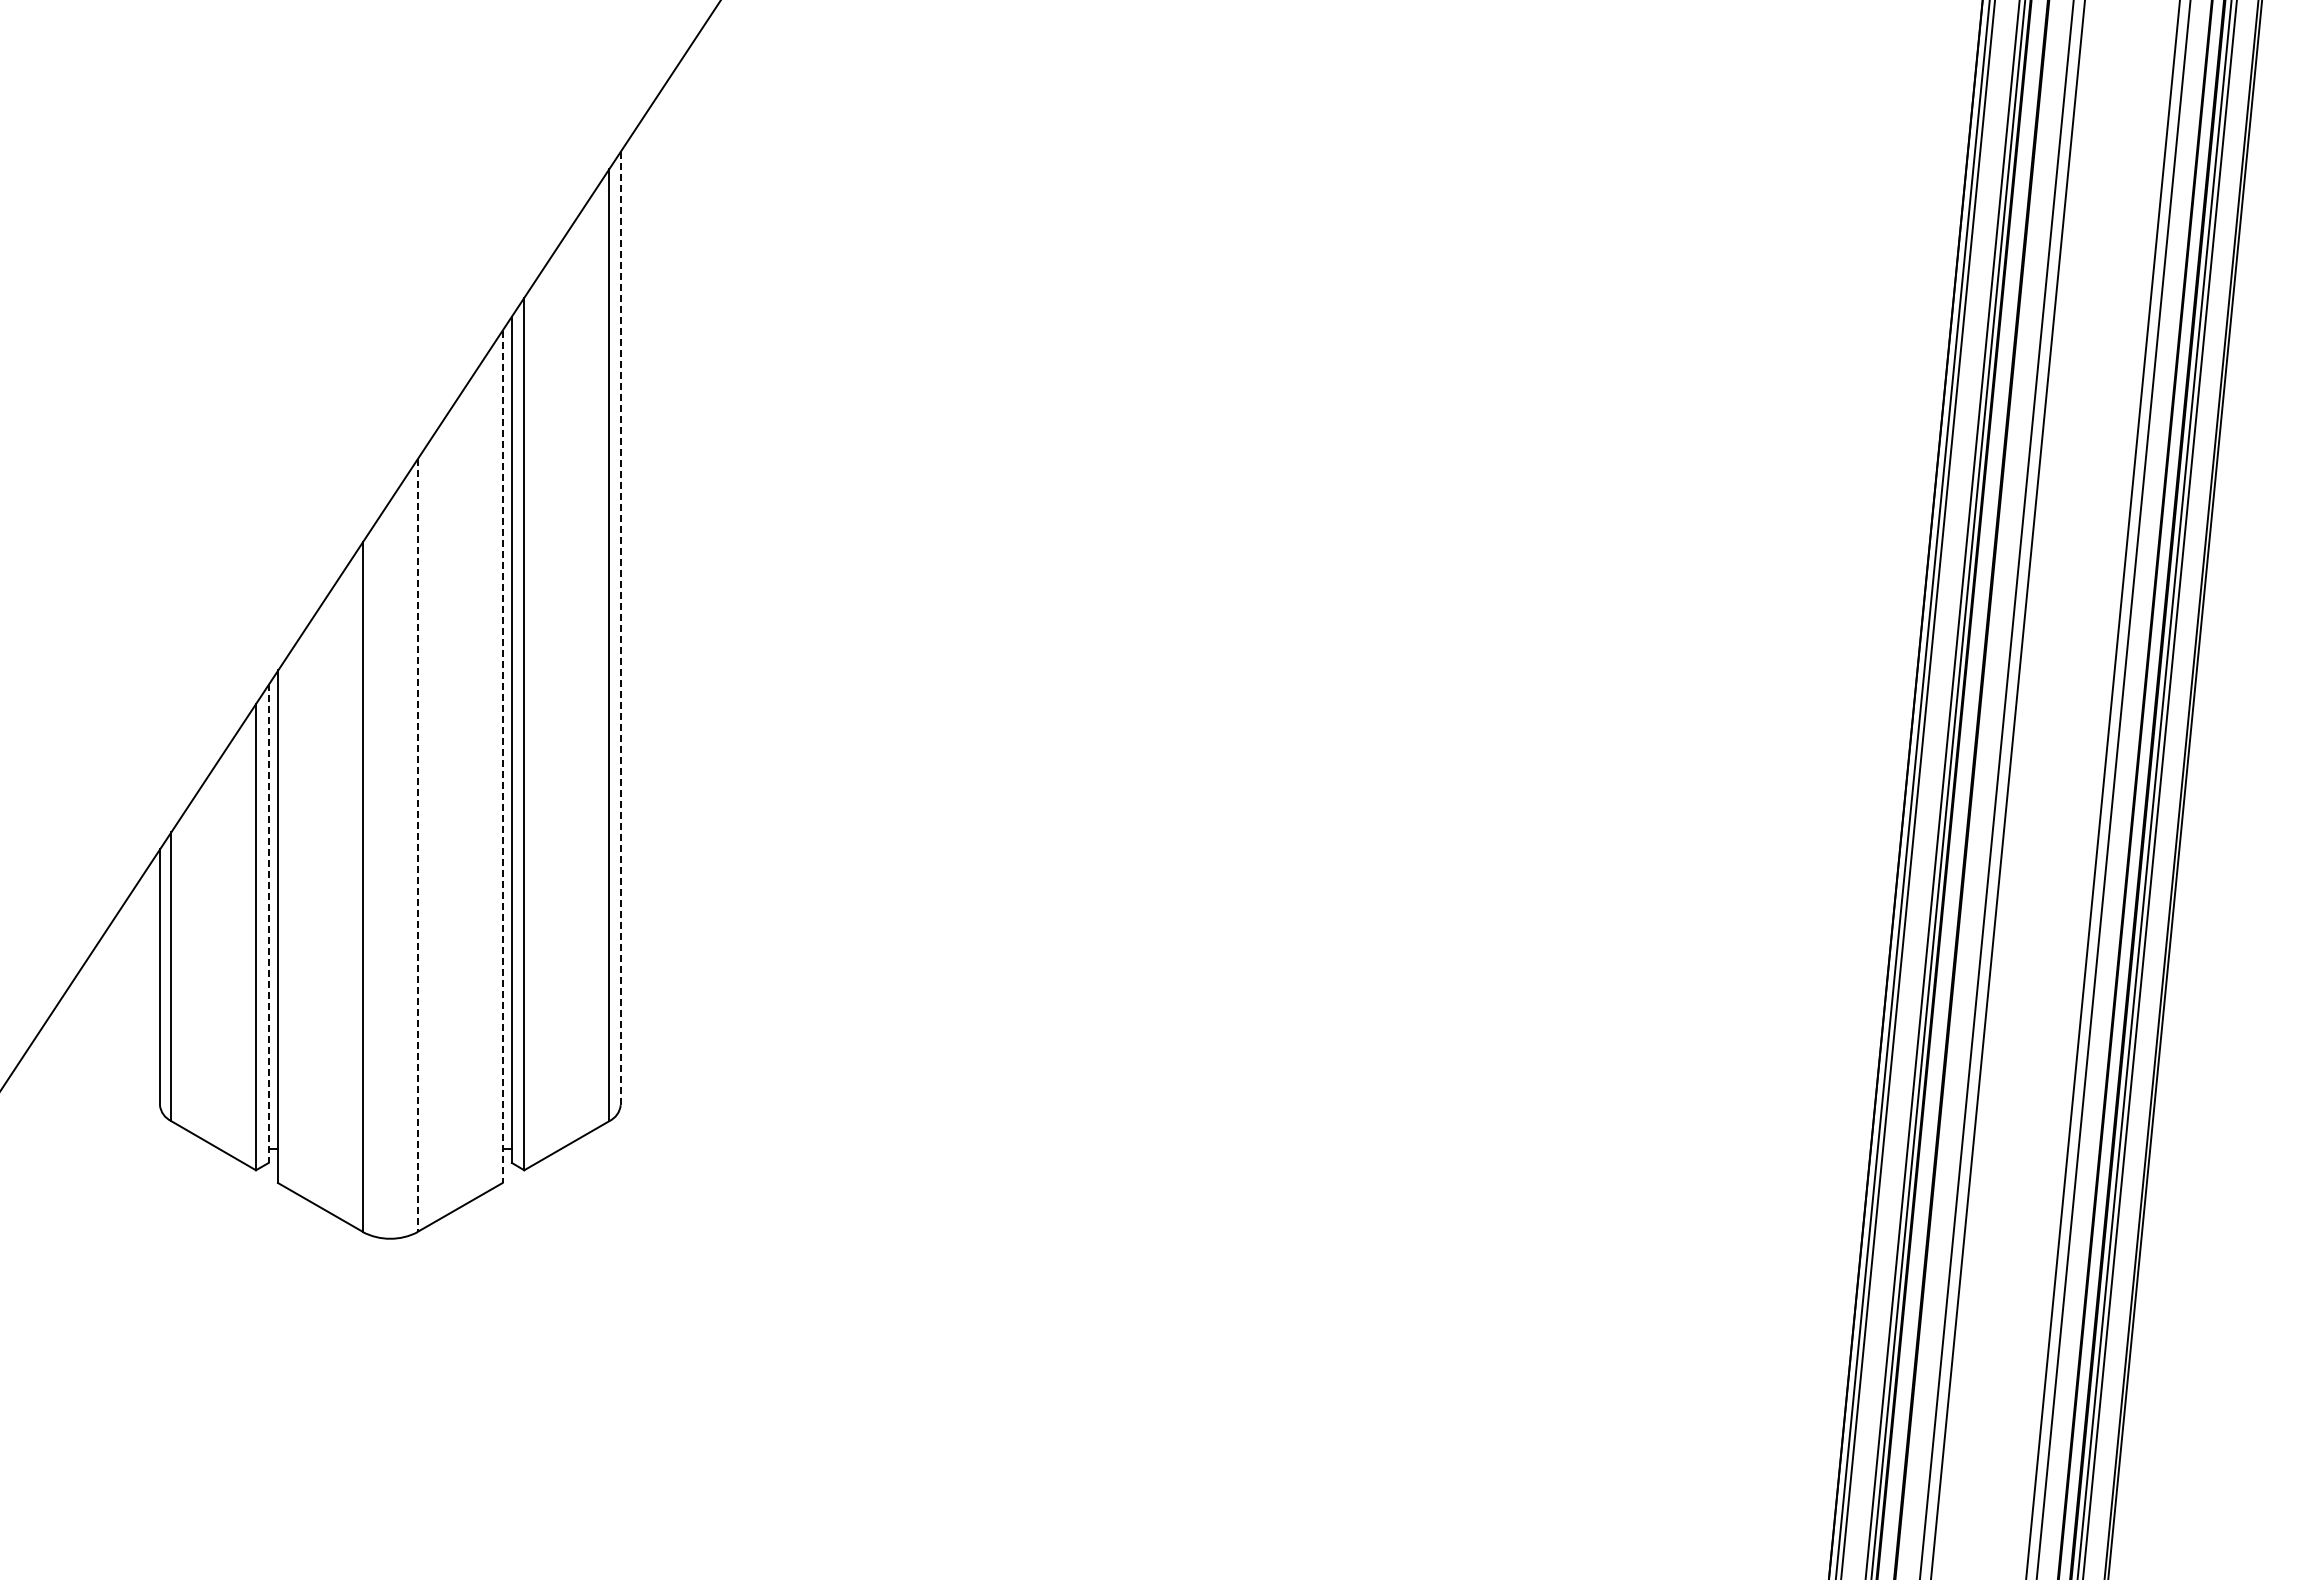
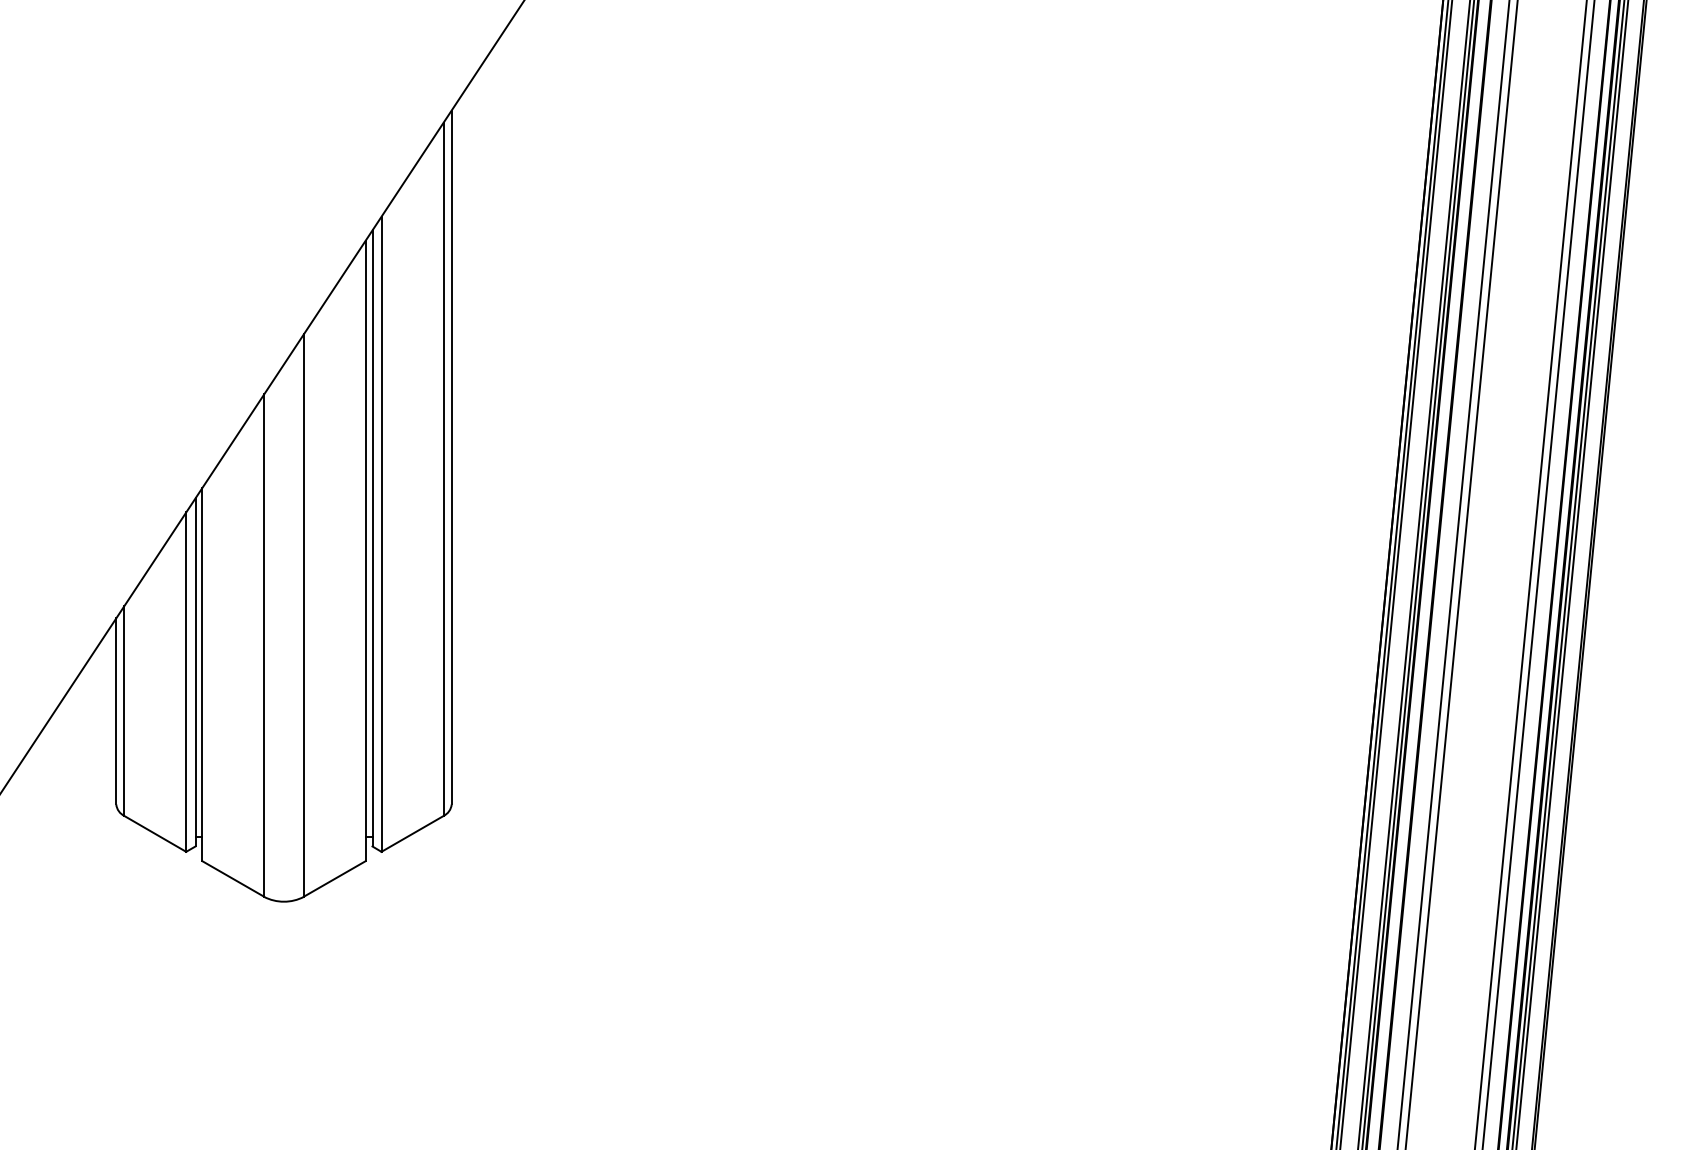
line: (620, 628) -> (451, 457), dashed -> solid
line: (502, 757) -> (365, 551), dashed -> solid
line: (417, 845) -> (303, 615), dashed -> solid
line: (268, 924) -> (195, 672), dashed -> solid

